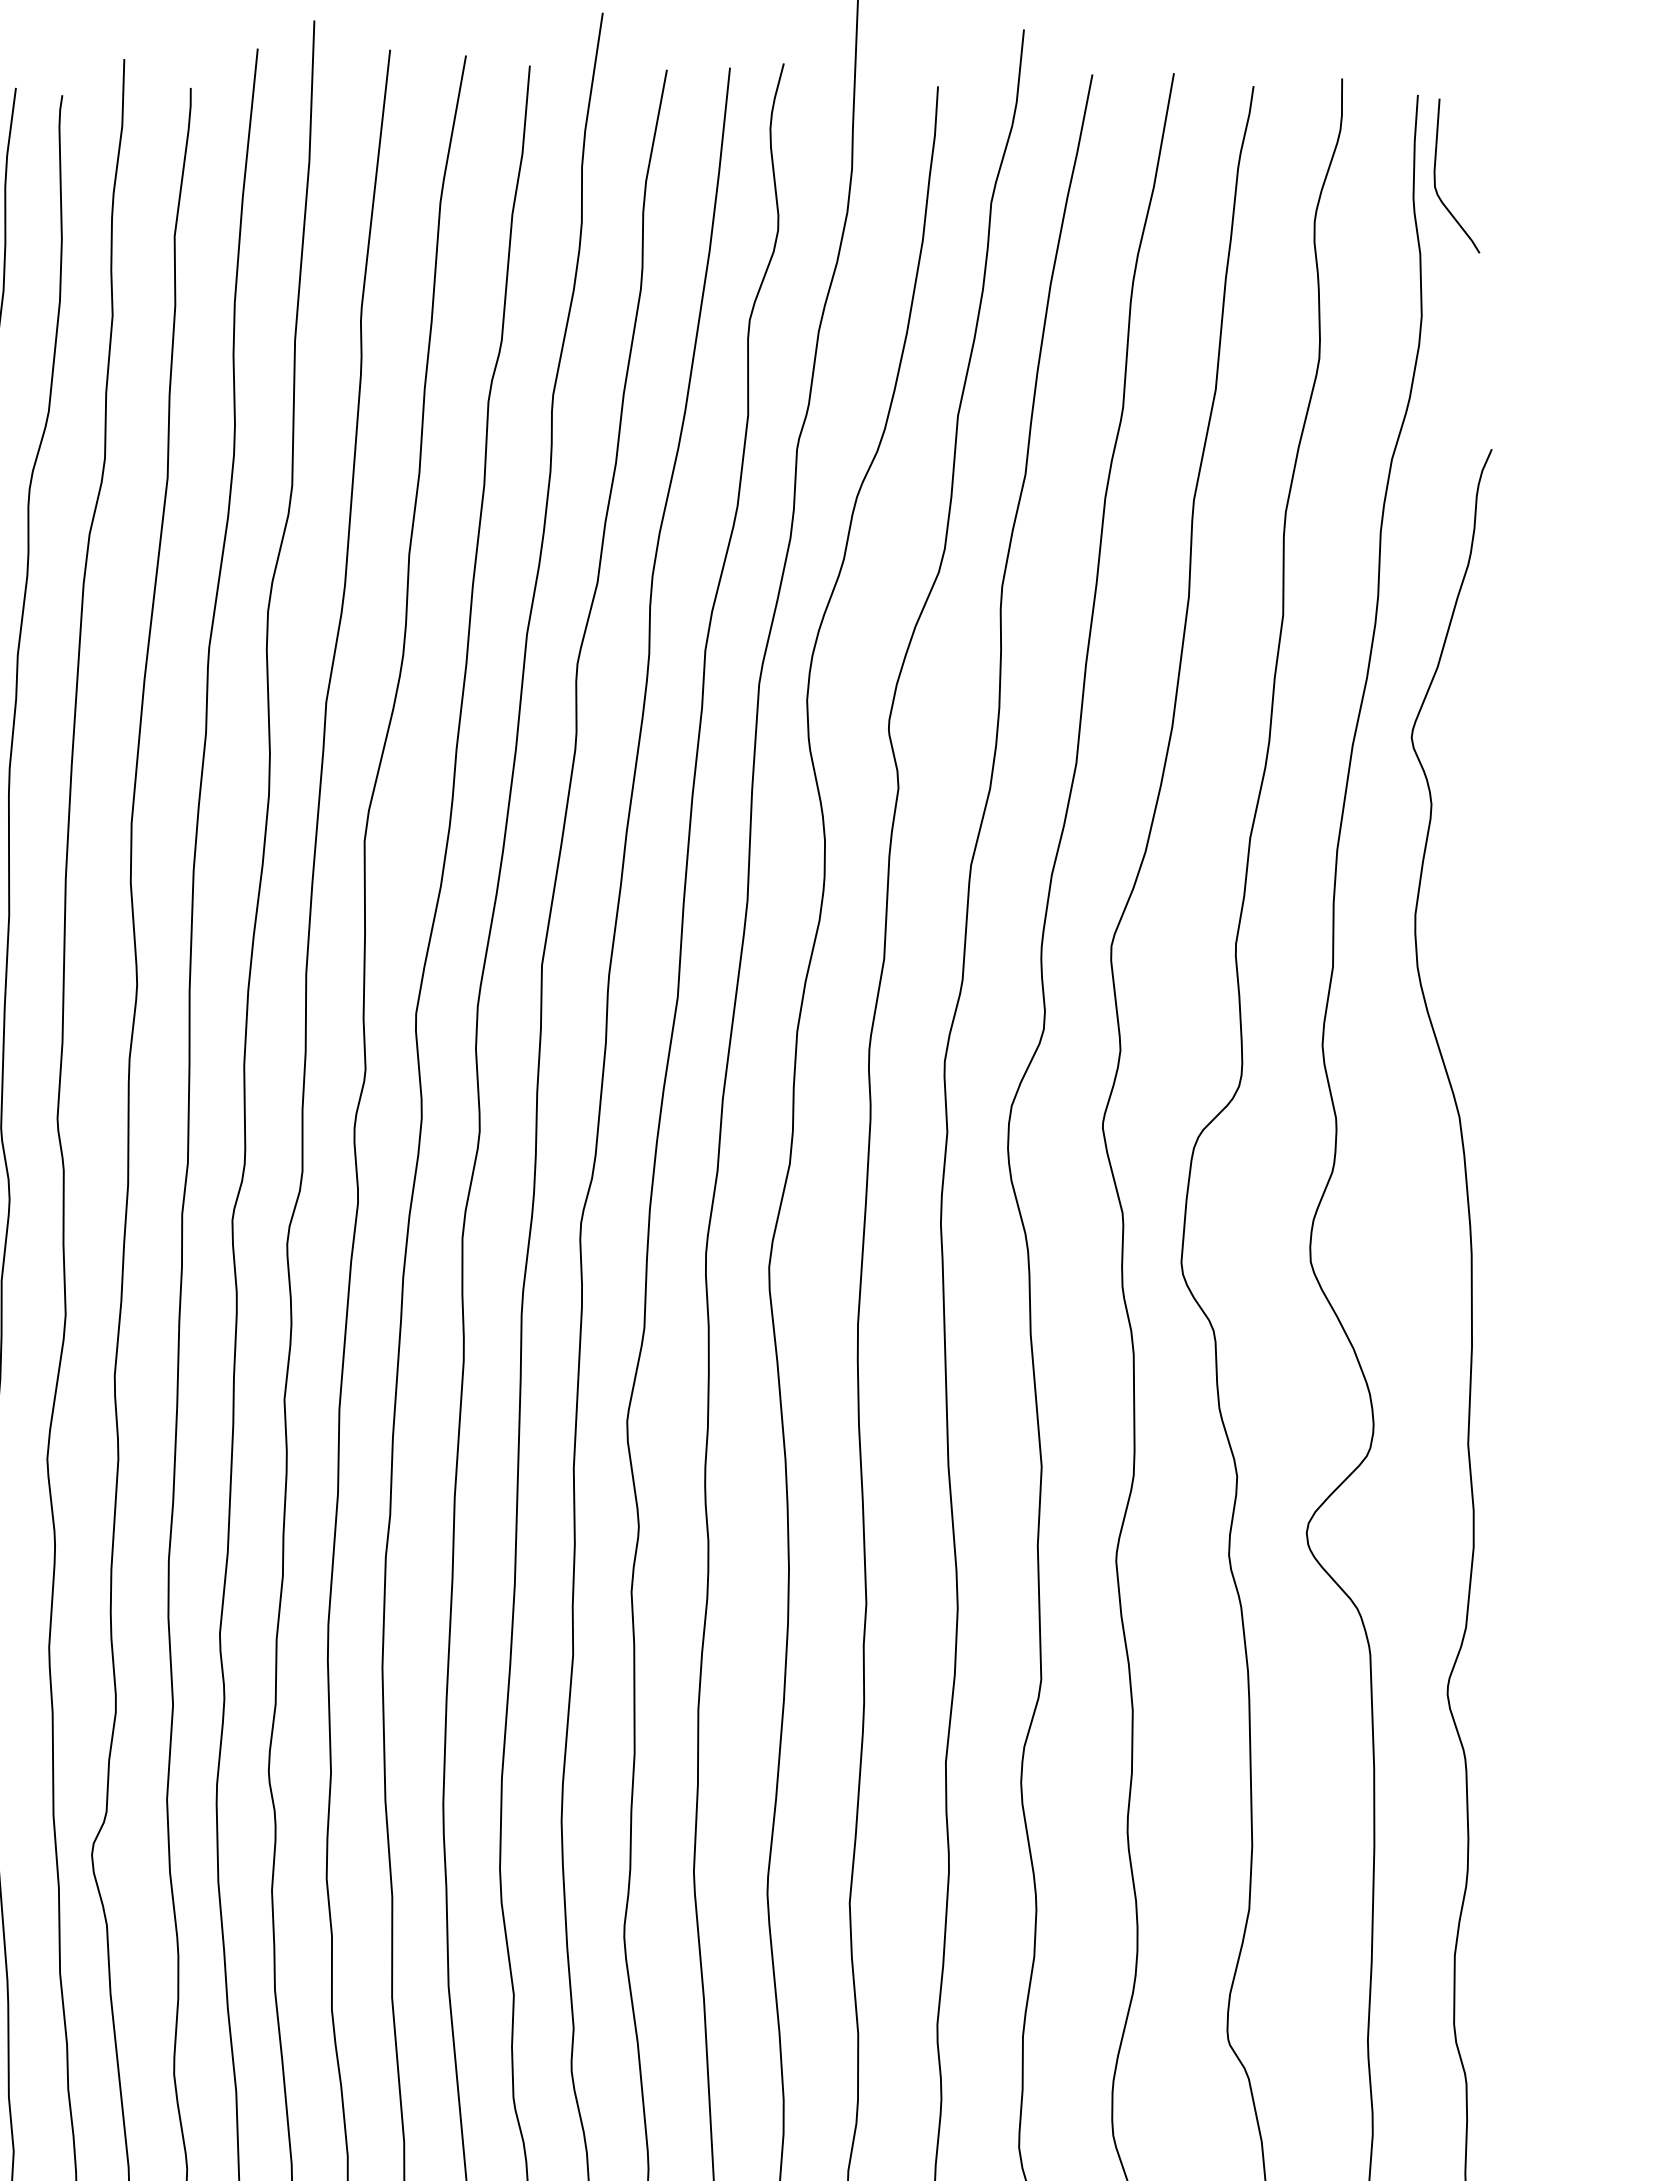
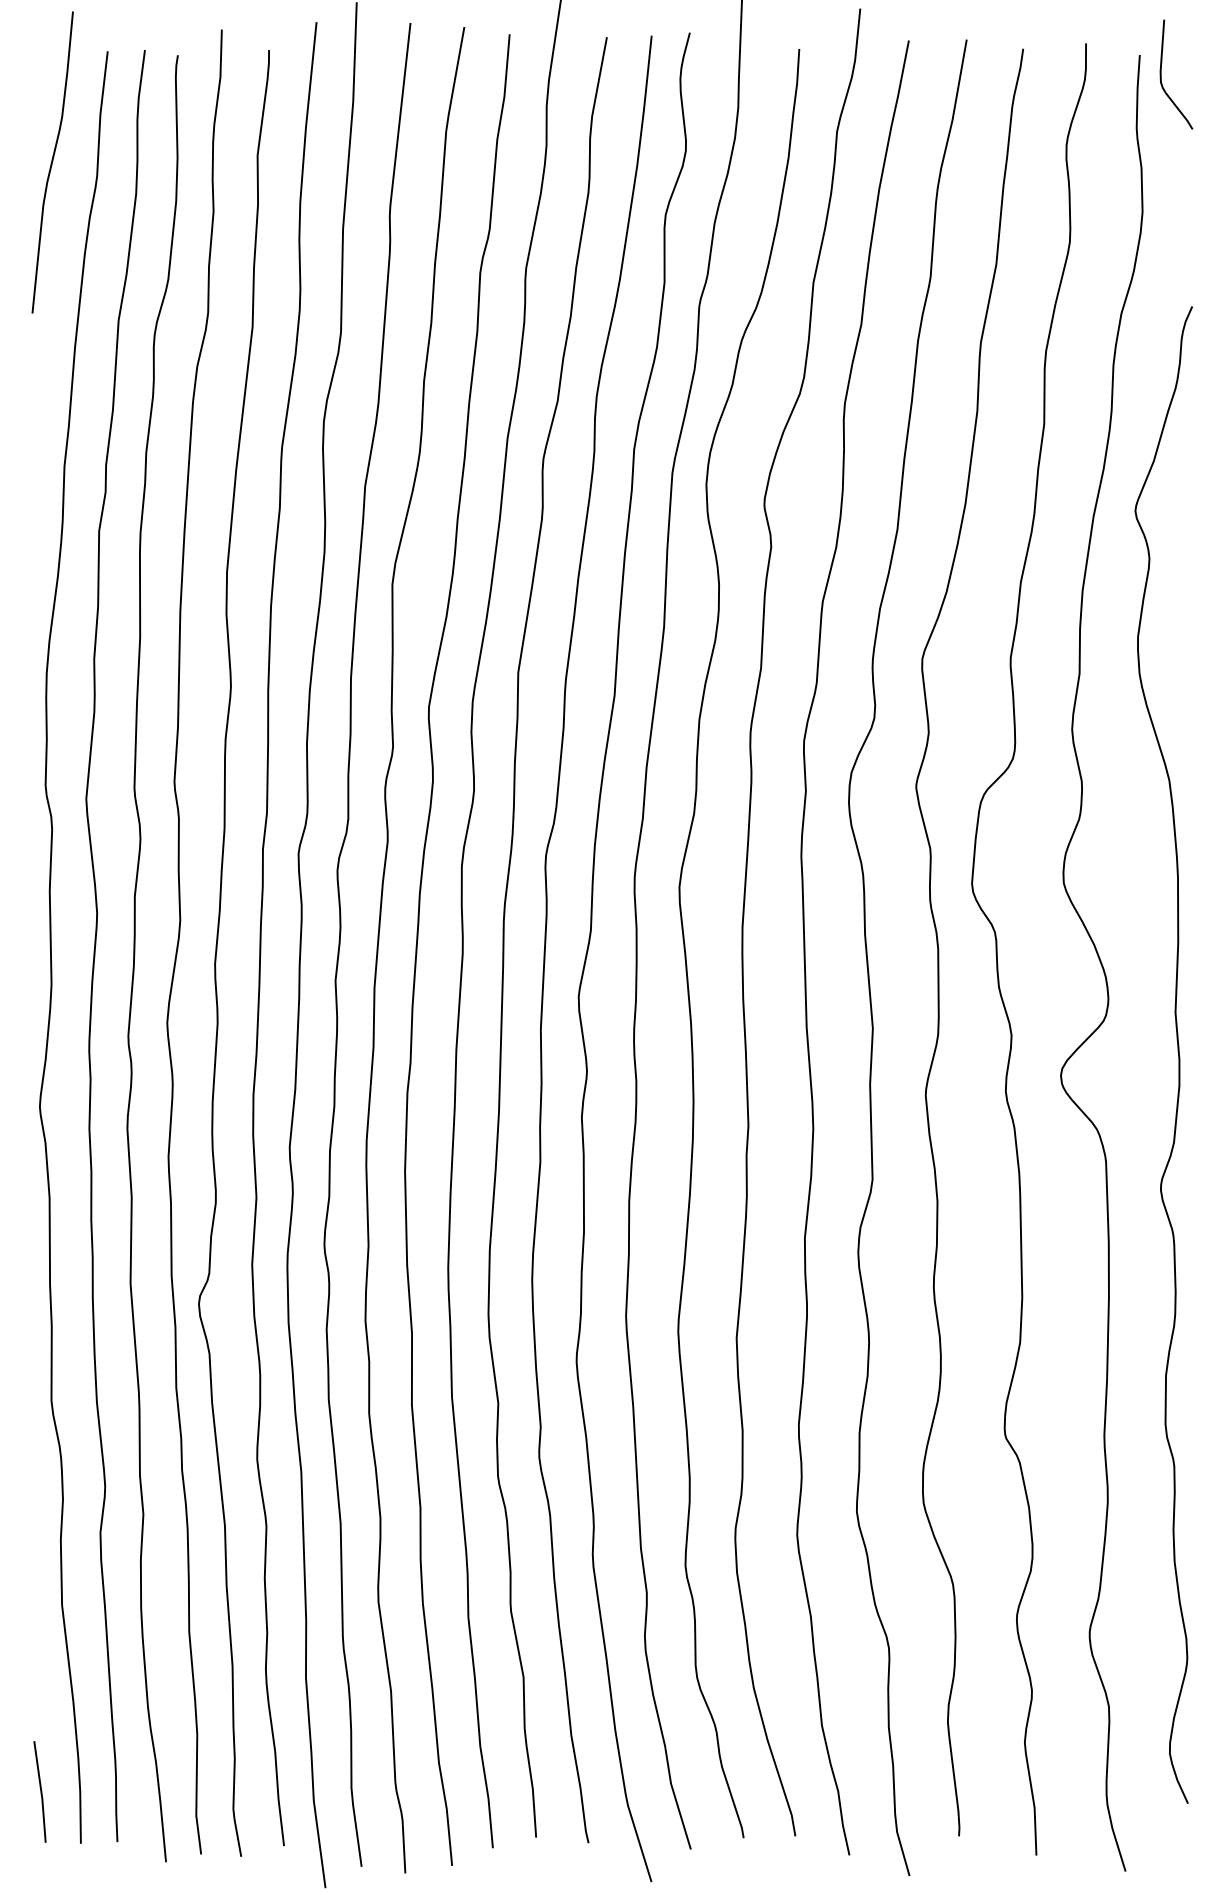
curve: (1435, 175) -> (1161, 74), moved

